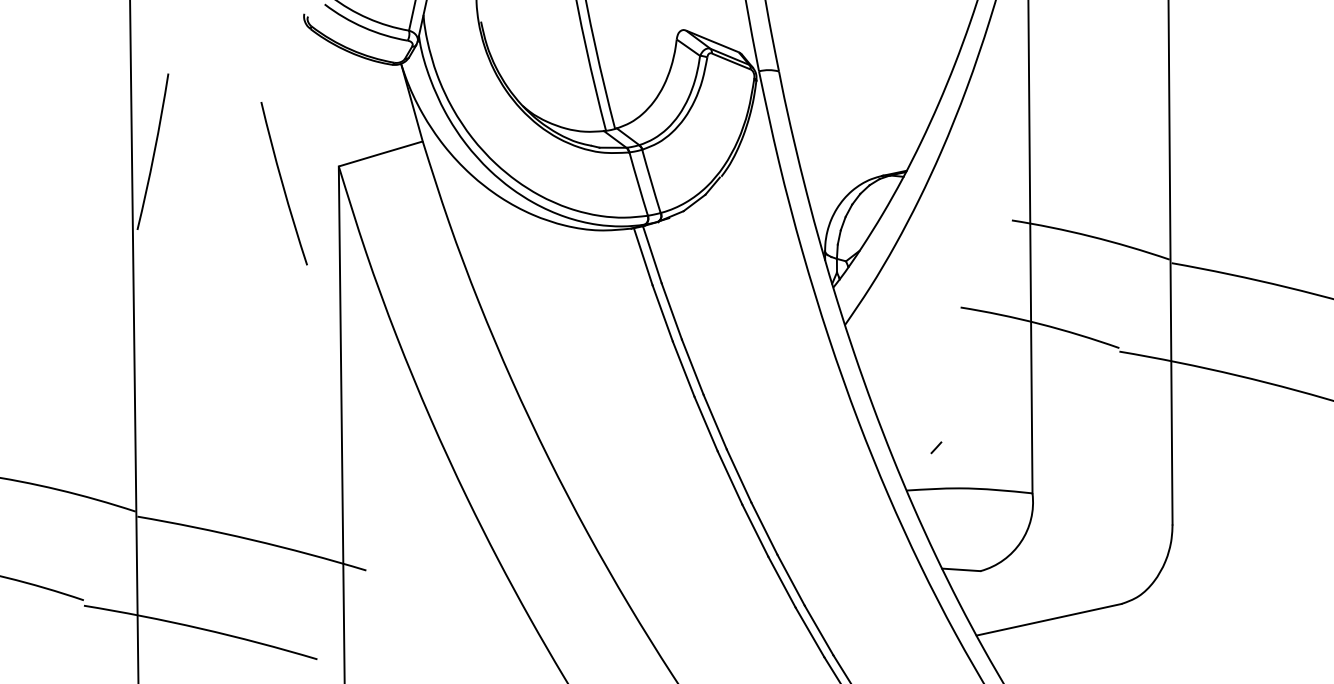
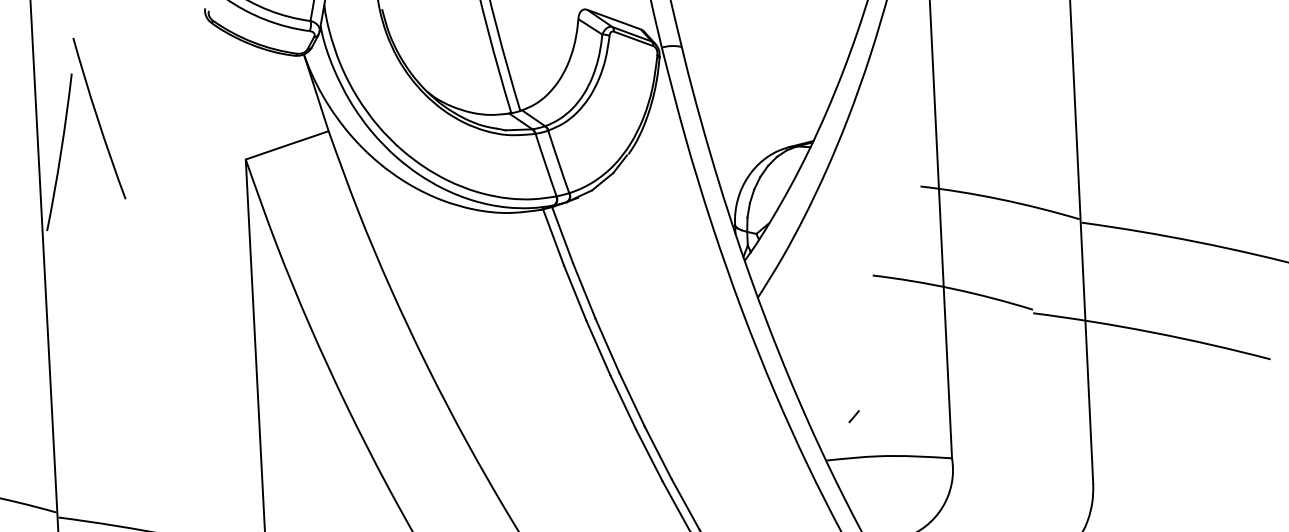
curve: (283, 183) -> (98, 118), moved

